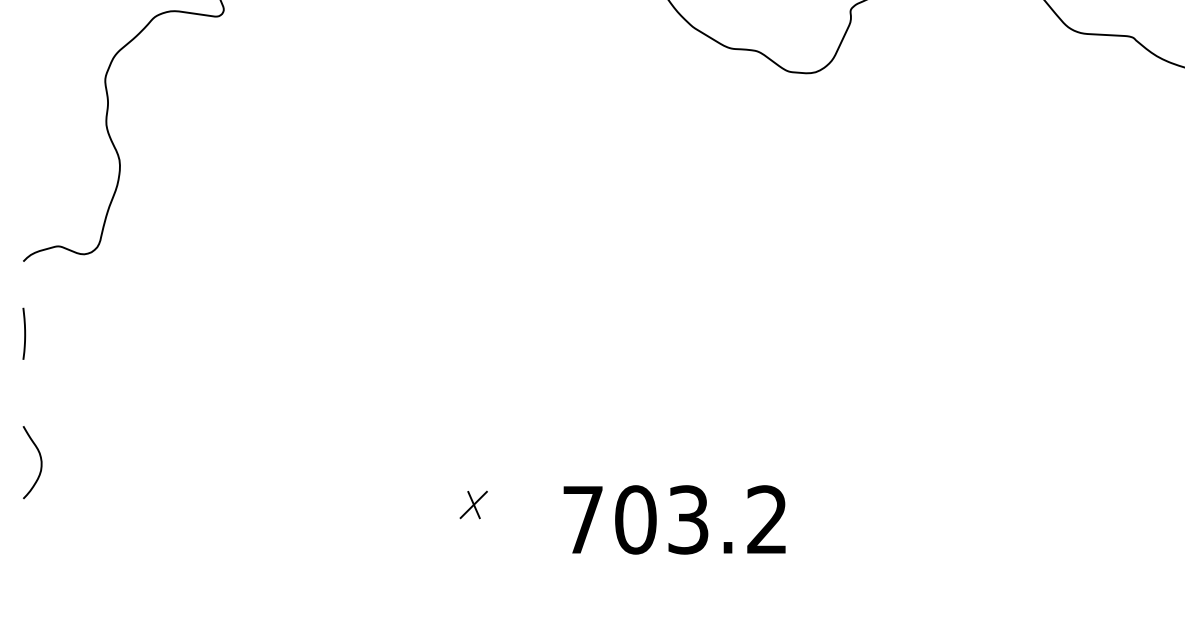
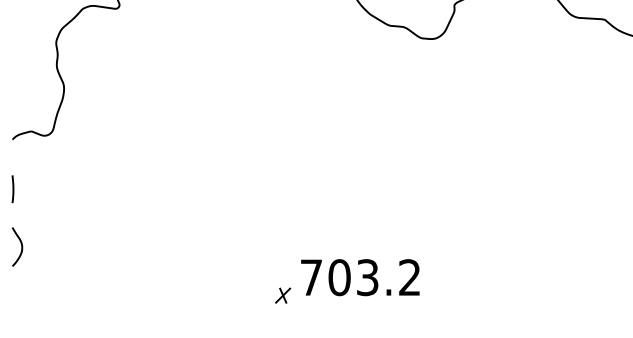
line: (23, 334) -> (12, 189), moved
part: (474, 504) -> (283, 295), moved

